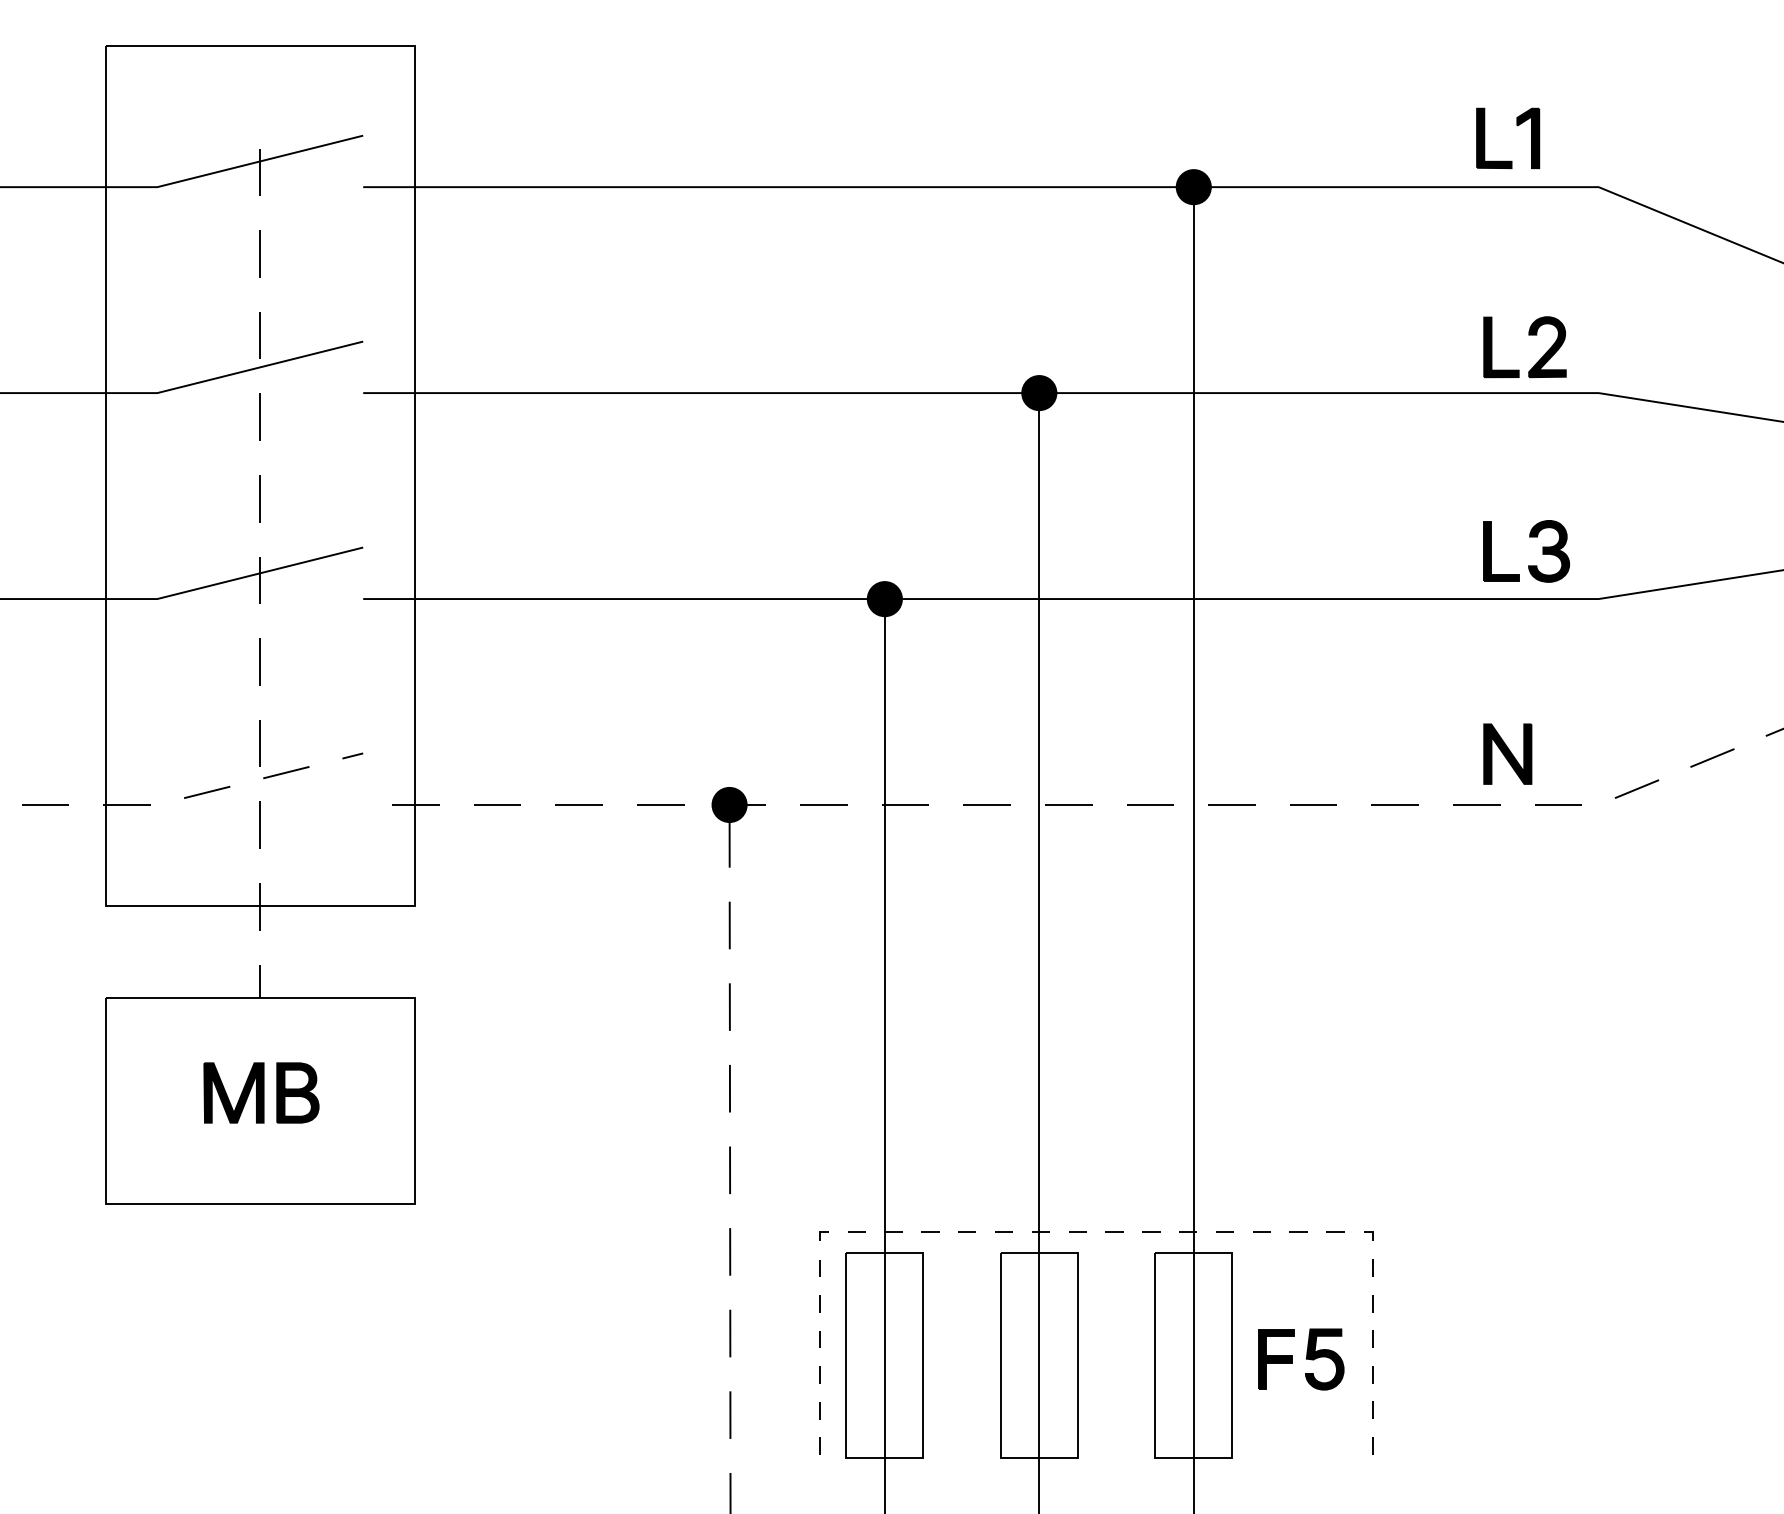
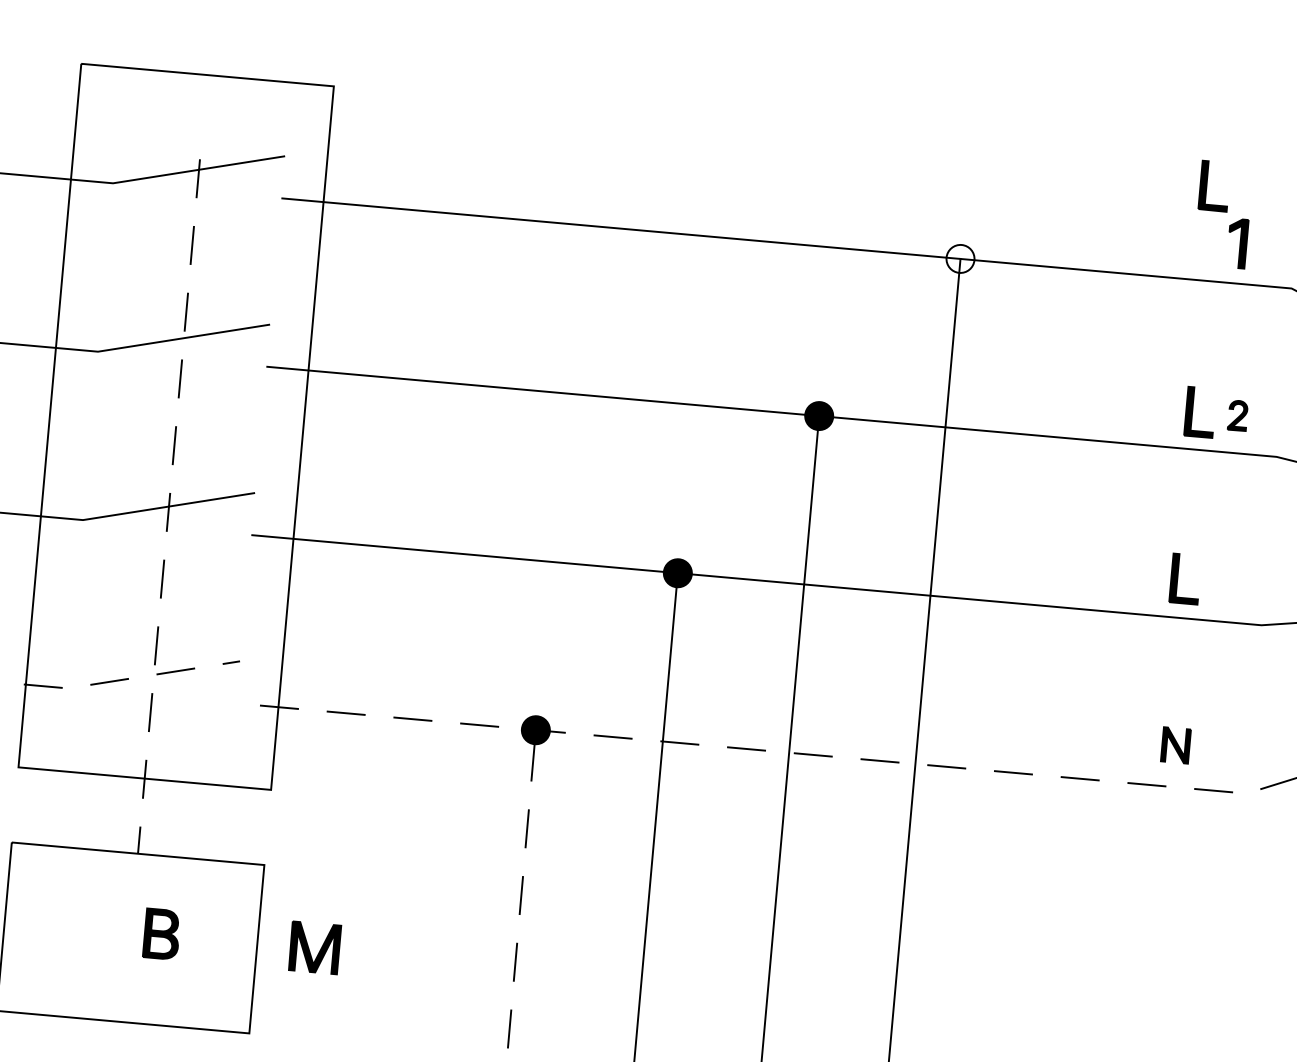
part: (1485, 138) -> (1207, 185), moved
fill: (1193, 187) -> (960, 259), removed
part: (1547, 347) -> (1238, 415), size x0.6
part: (1549, 551) -> (1224, 582), removed
part: (1507, 753) -> (1175, 744), size x0.7
part: (227, 1094) -> (309, 948), moved

